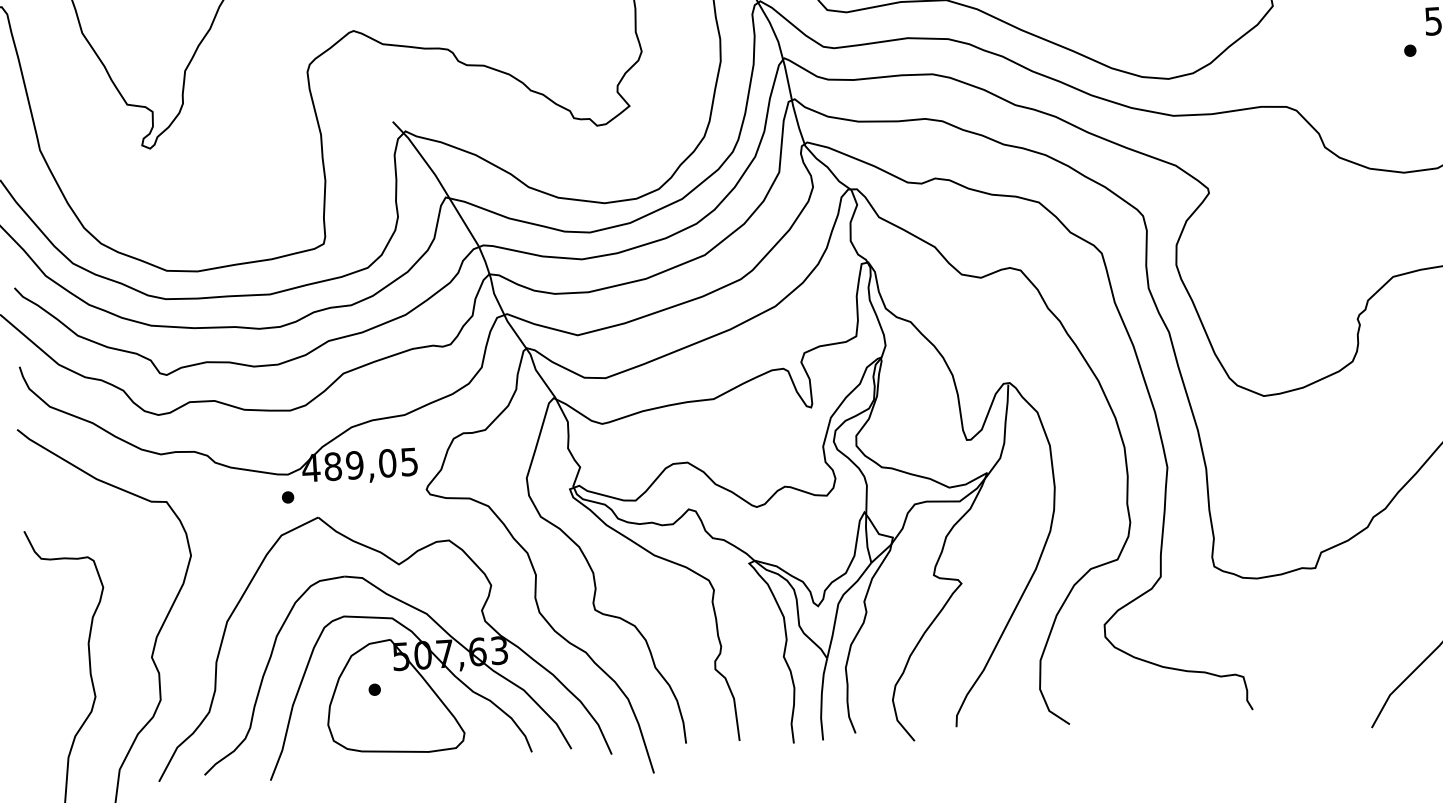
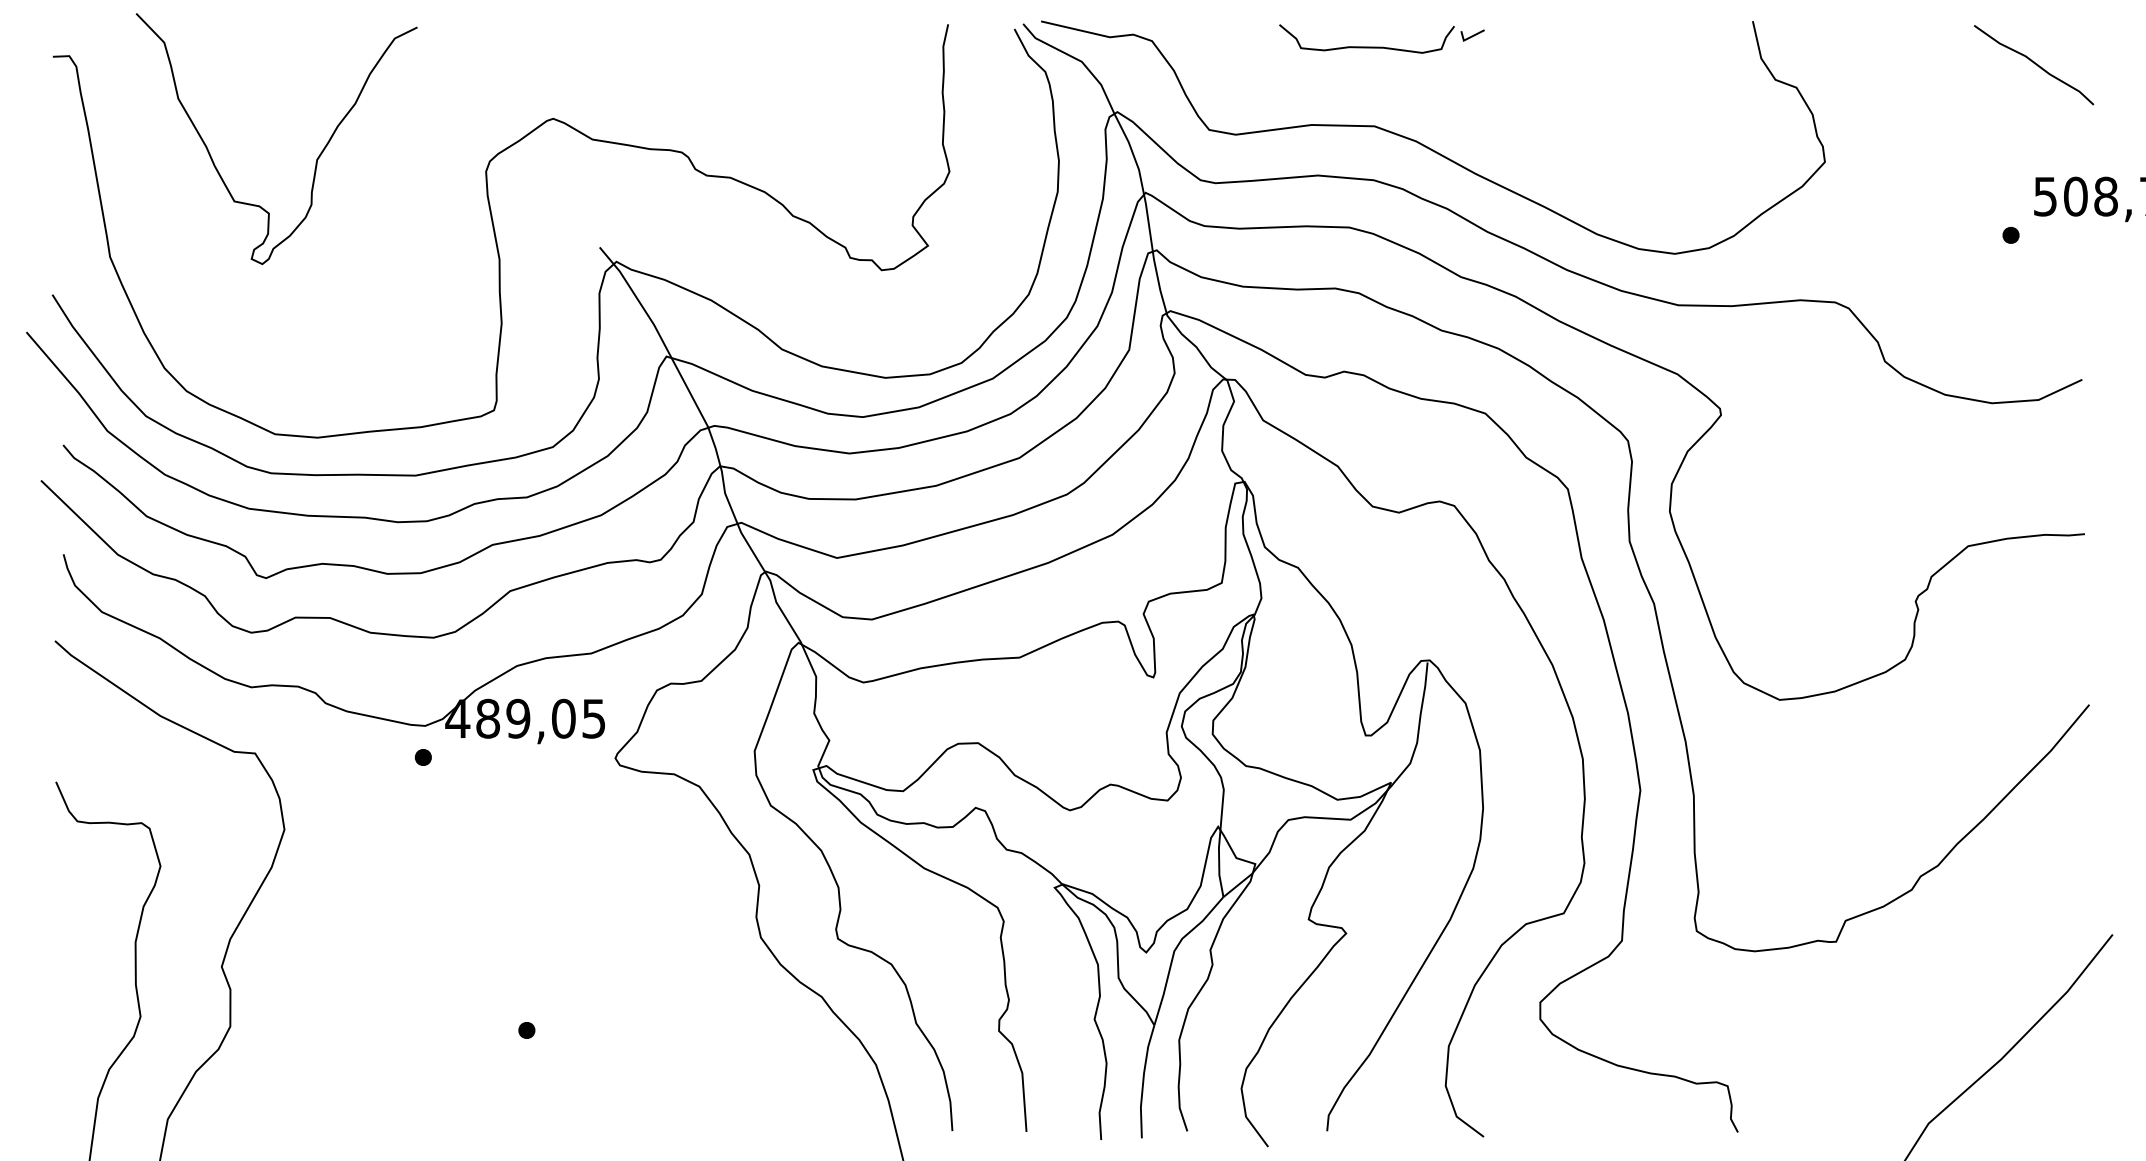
part: (377, 644) -> (534, 967), removed

